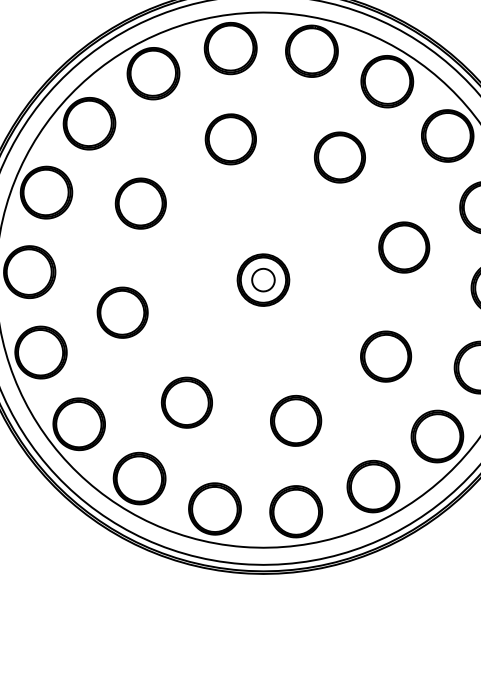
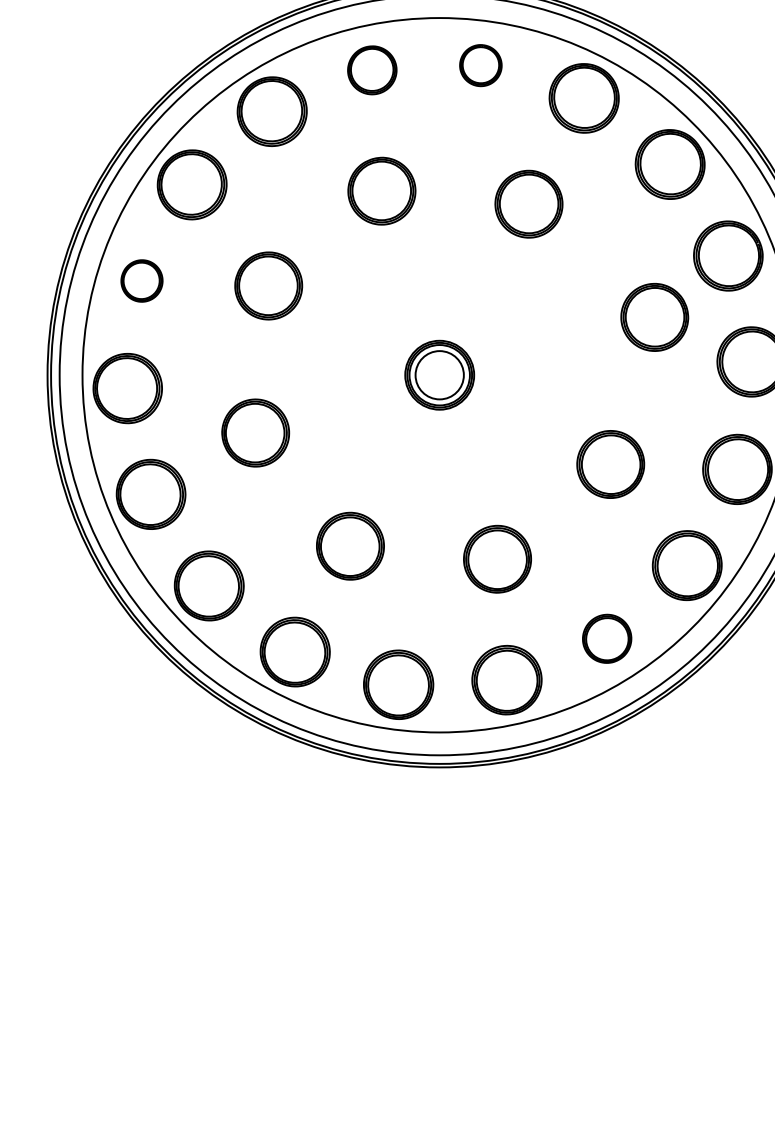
part: (230, 48) -> (371, 70), size x0.7
part: (311, 51) -> (480, 65), size x0.6
part: (46, 192) -> (141, 280), size x0.6
part: (404, 247) -> (654, 317), moved
circle: (263, 280) -> (439, 375), size x1.6
part: (372, 486) -> (606, 638), size x0.7

